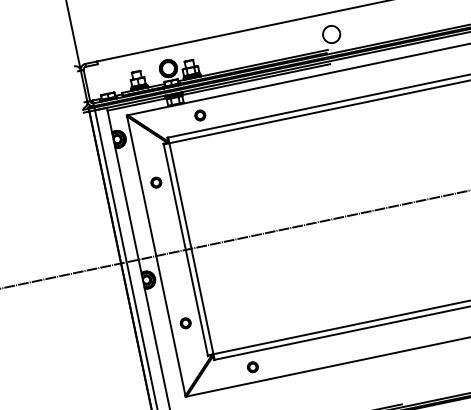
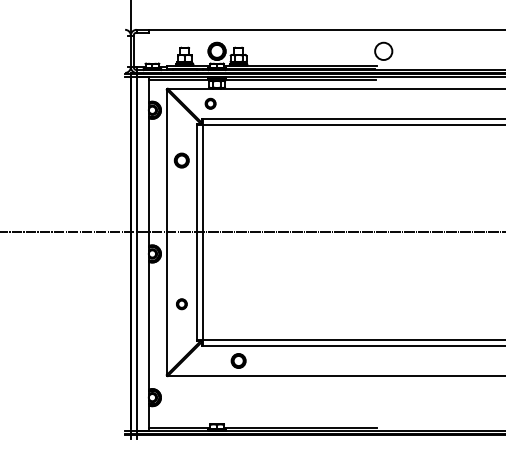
part: (200, 115) -> (210, 103), moved
part: (155, 182) -> (181, 160), size x1.4
part: (252, 366) -> (238, 360), size x1.4

